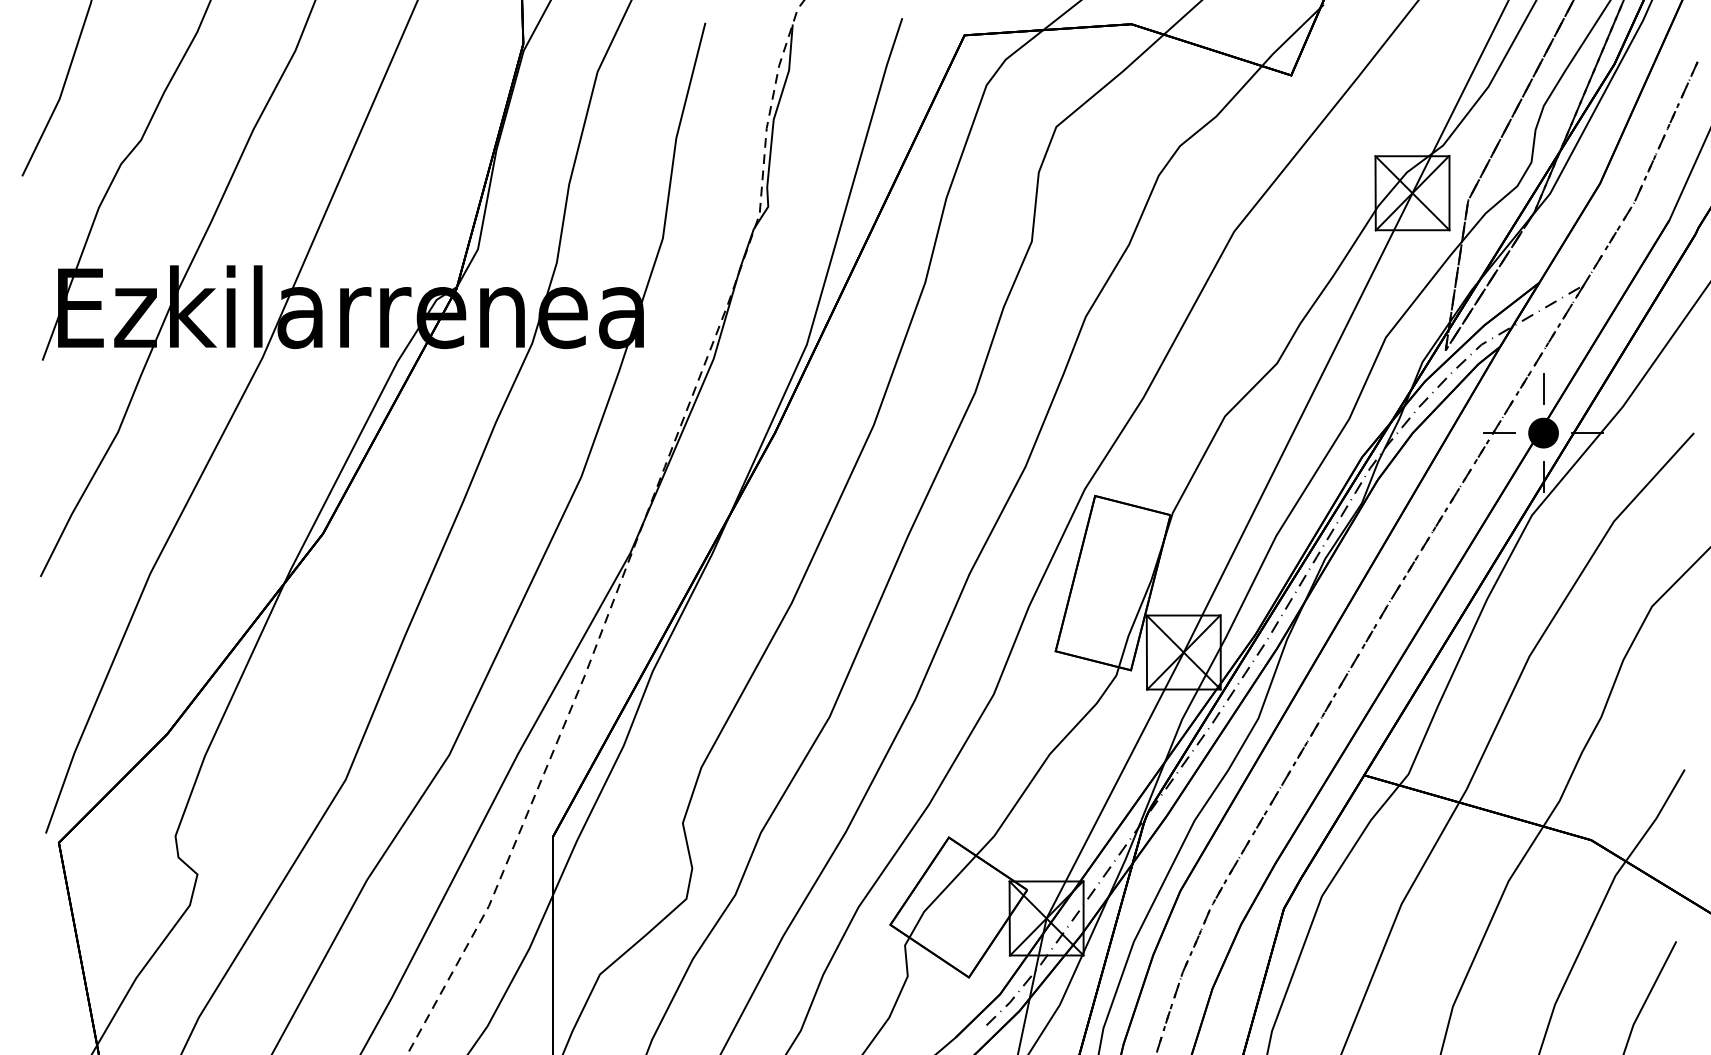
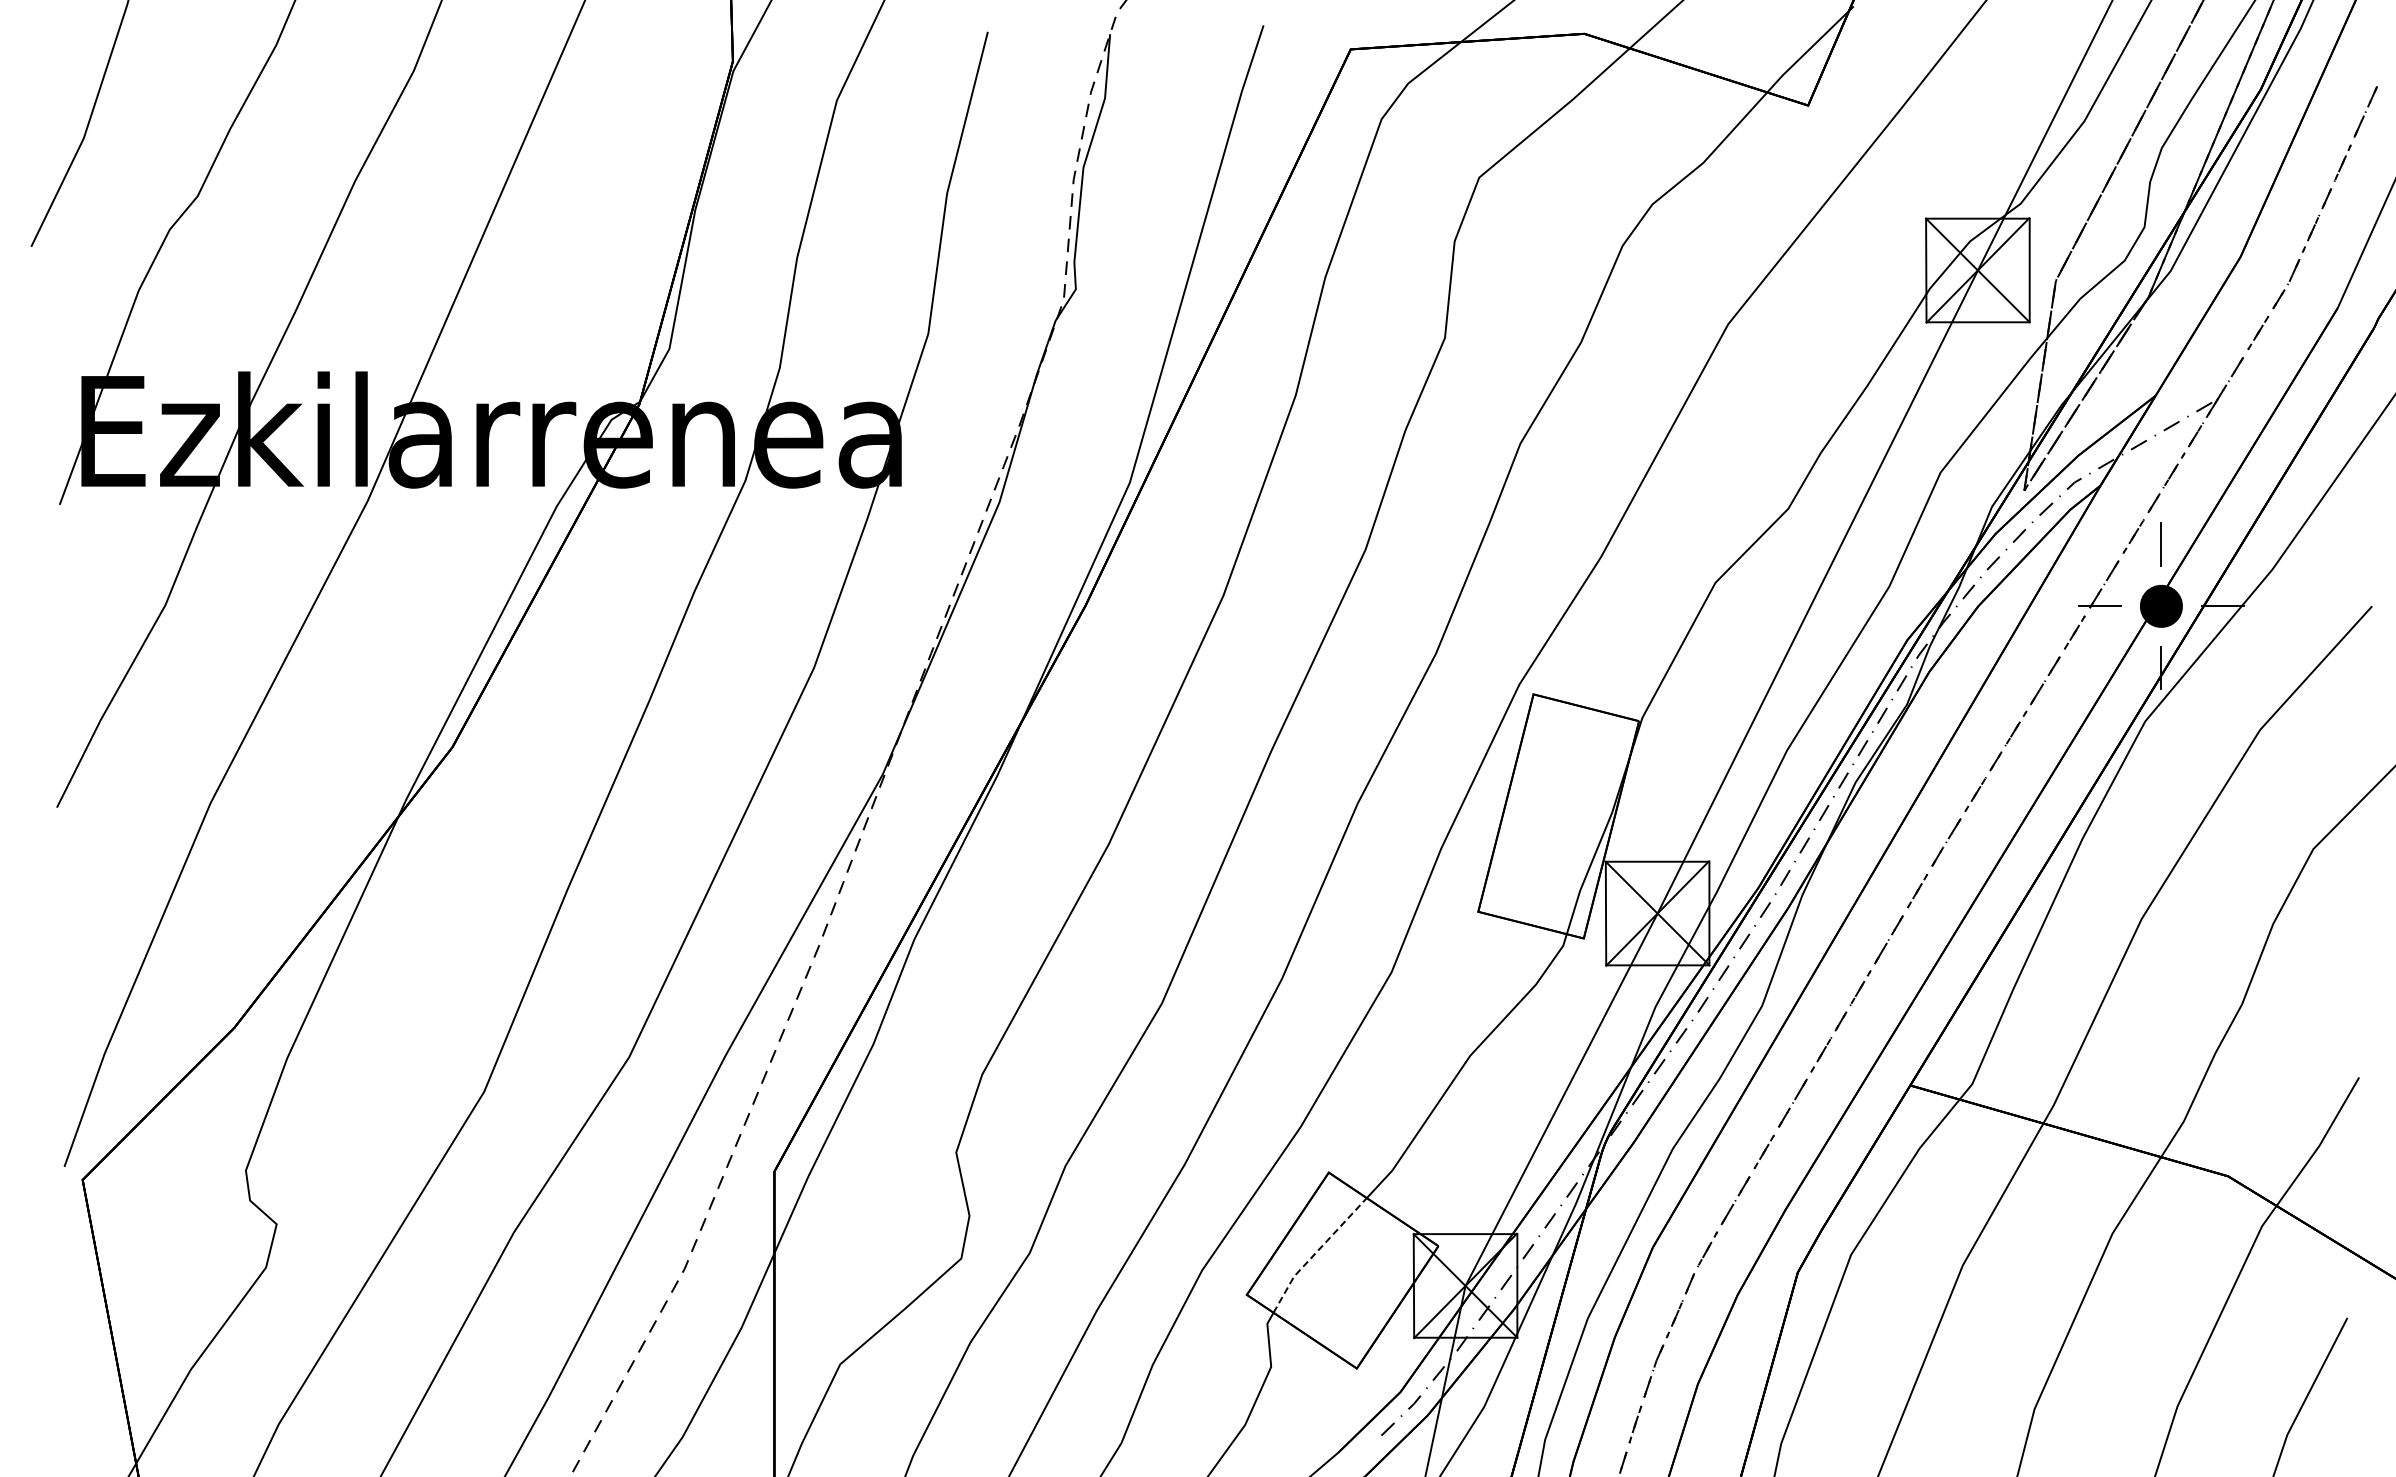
line: (939, 895) -> (1315, 1253), solid -> dashed

